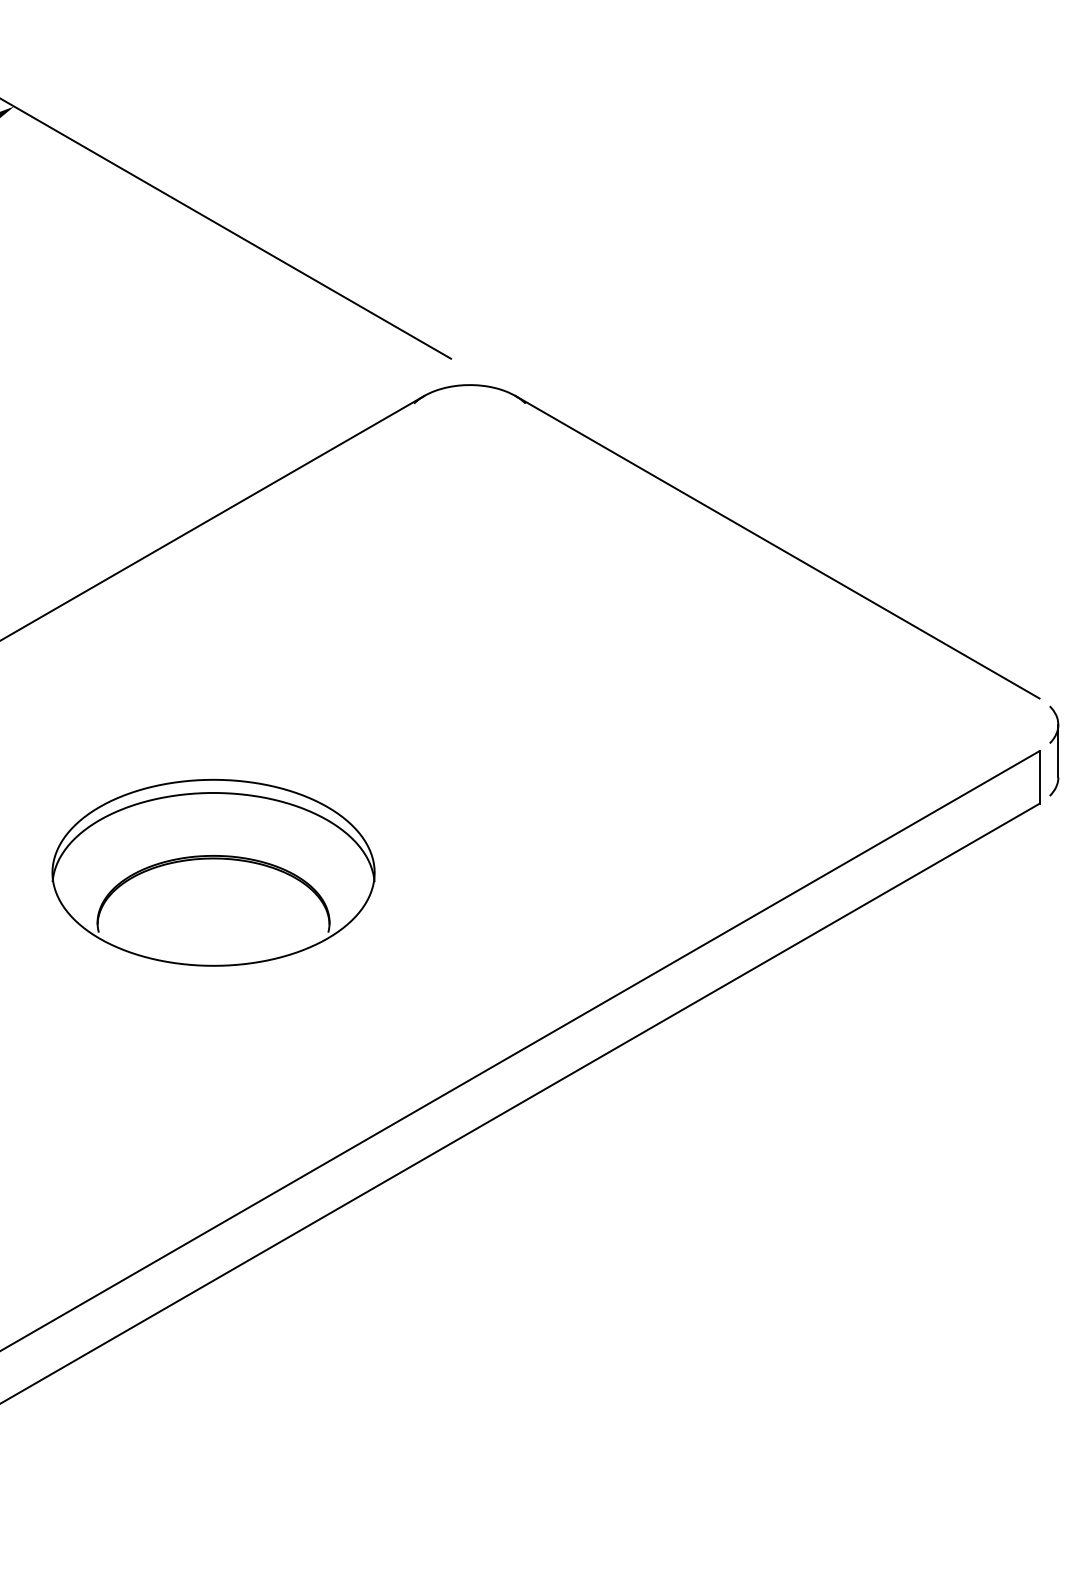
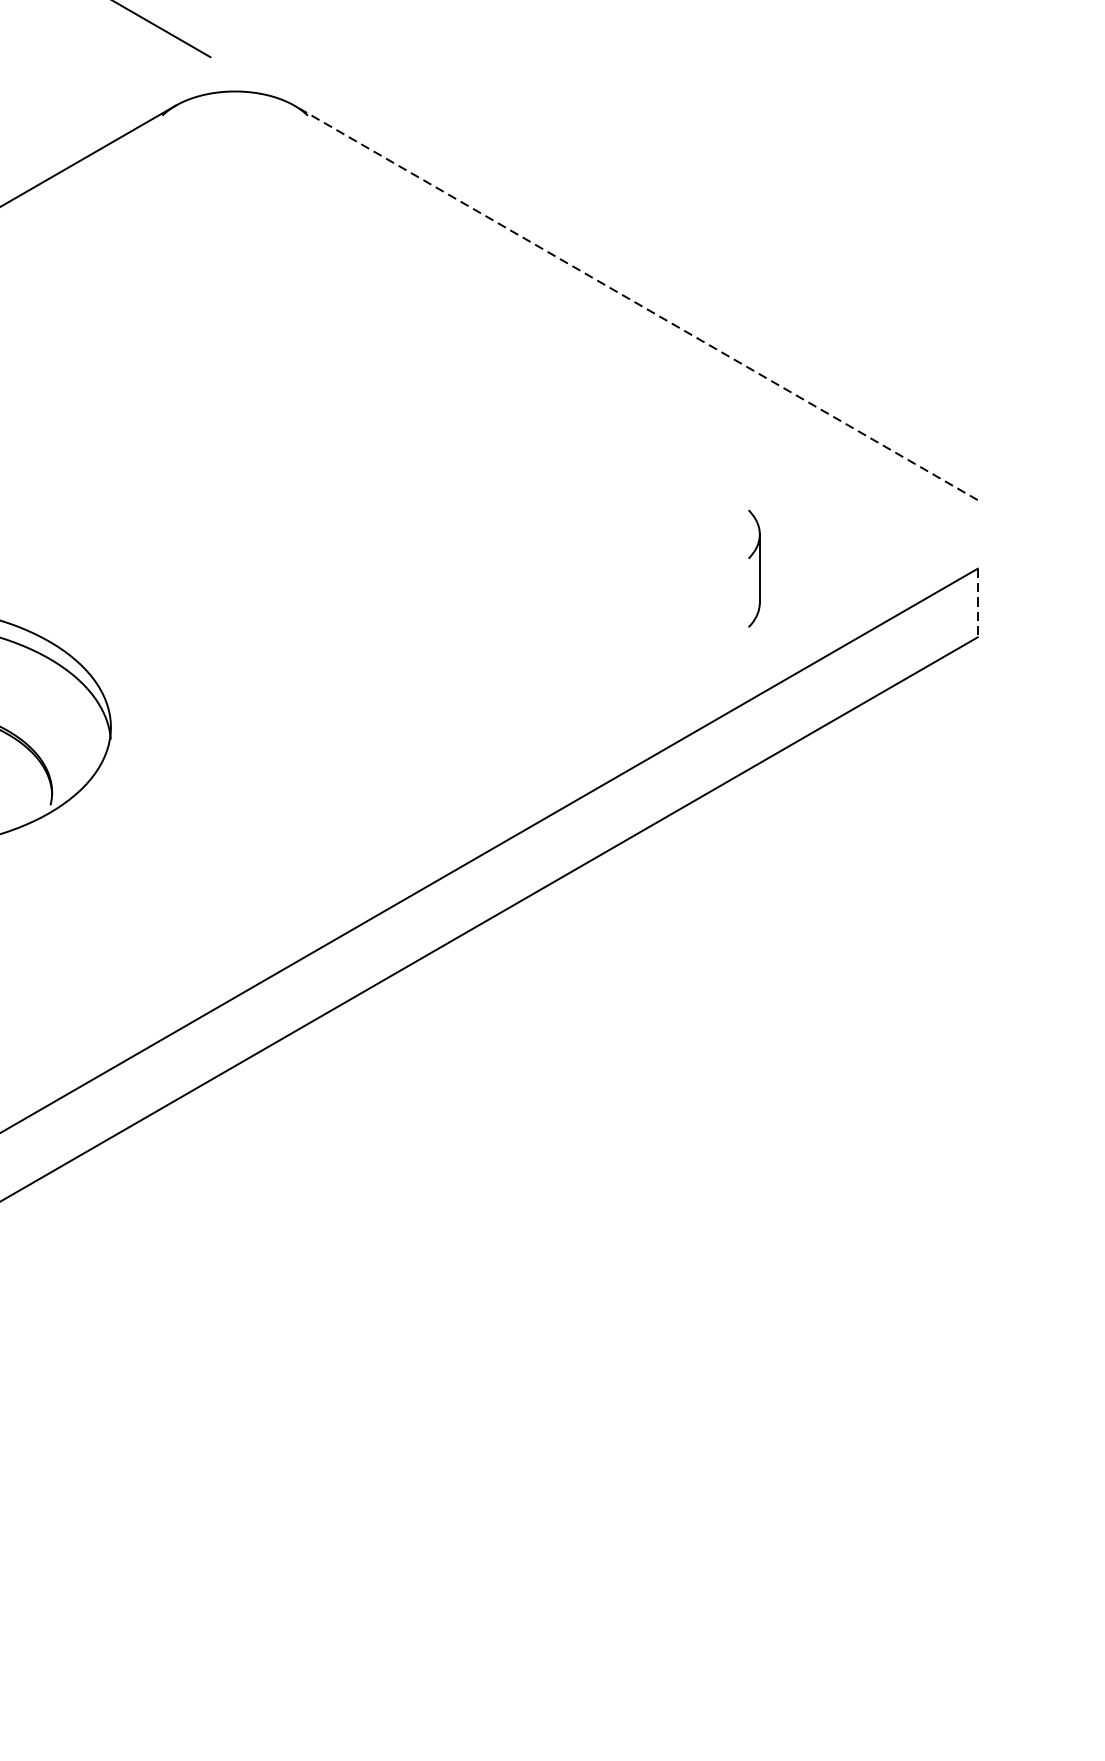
line: (777, 547) -> (636, 303), solid -> dashed
part: (1054, 750) -> (754, 567), moved
line: (1039, 777) -> (977, 603), solid -> dashed

